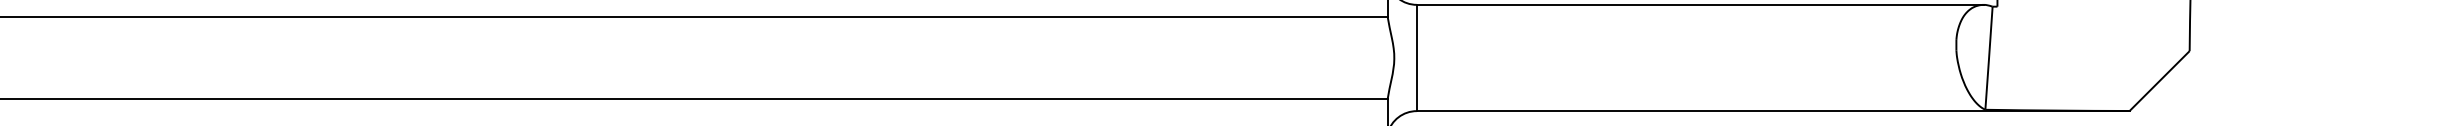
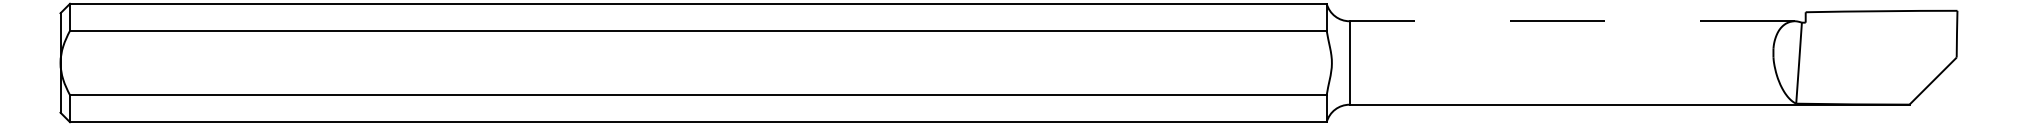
line: (1700, 5) -> (1572, 21), solid -> dashed

